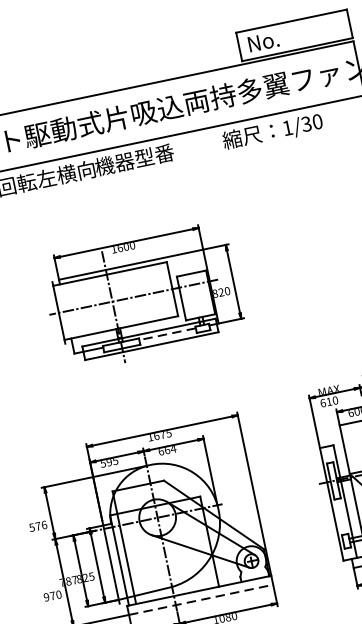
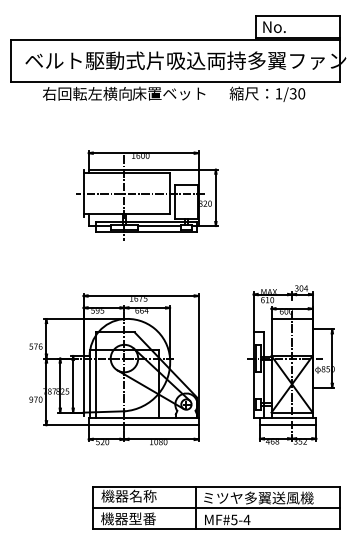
text: (142, 157) -> (168, 93), 機器型番 -> 床置ベット
line: (167, 334) -> (159, 226), dashed -> solid
line: (200, 600) -> (143, 425), dashed -> solid

